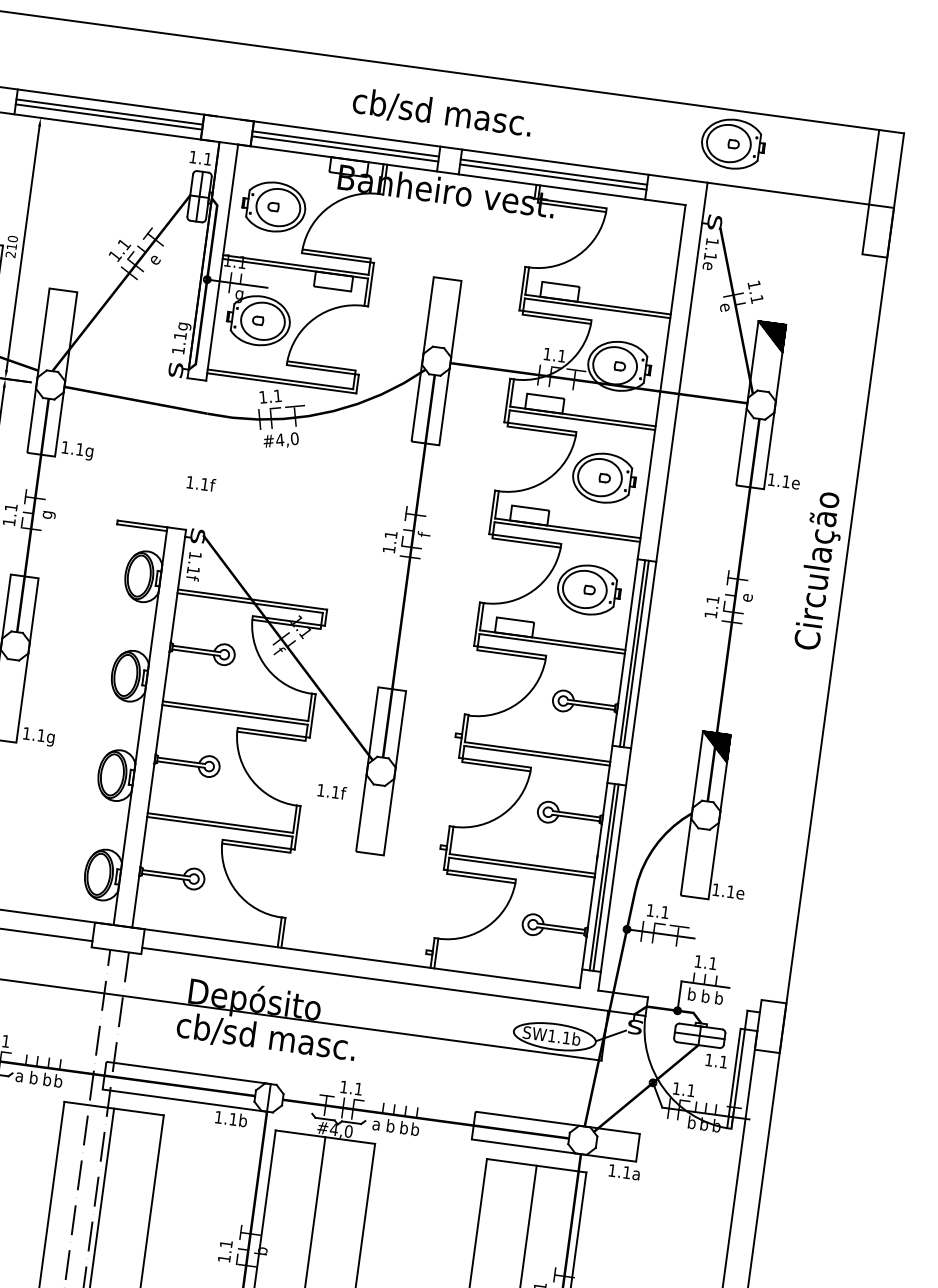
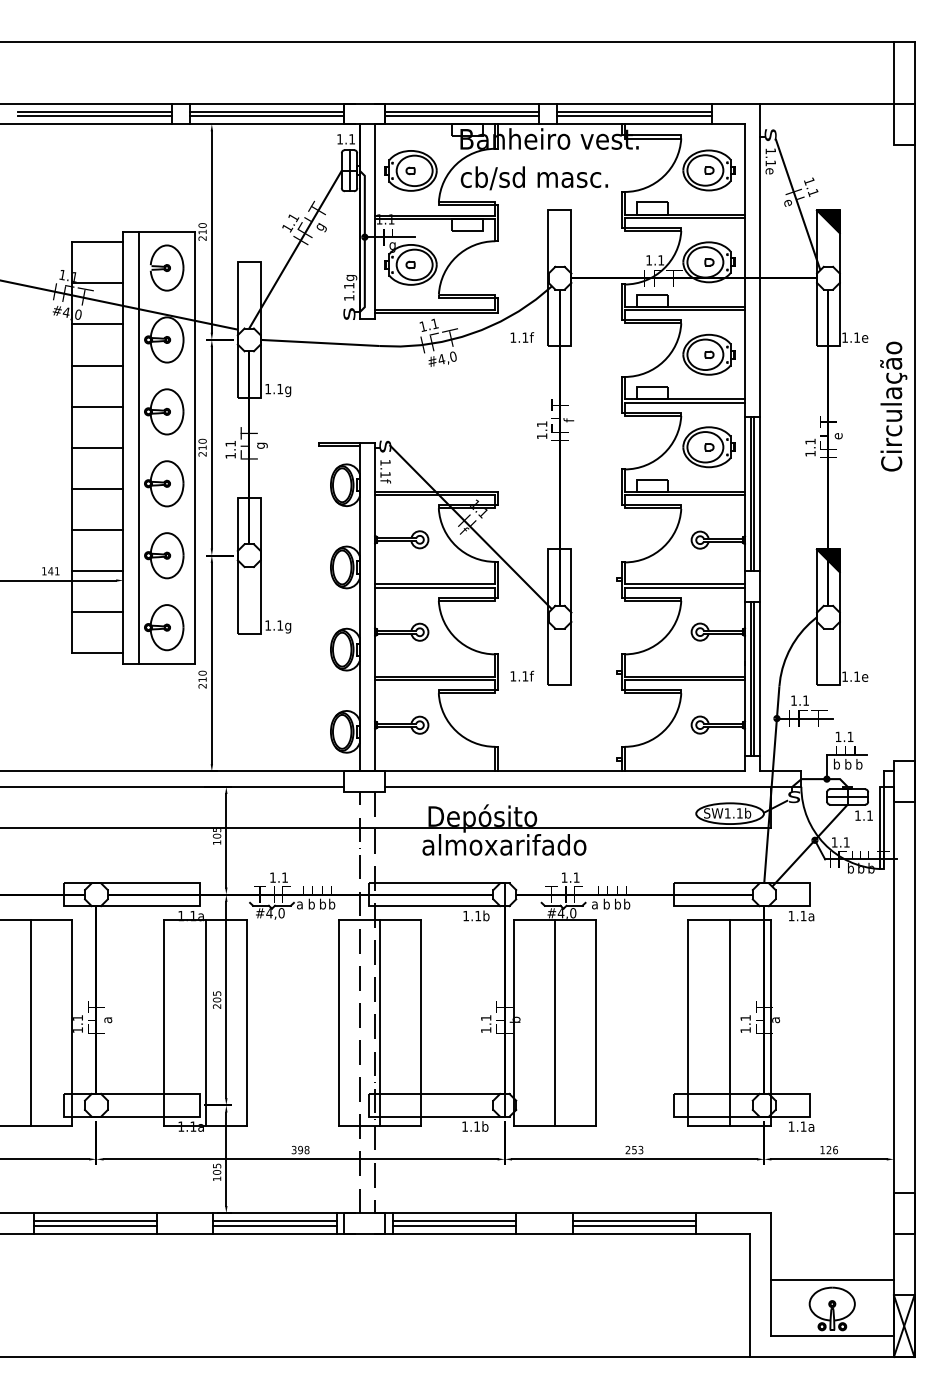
text: (441, 113) -> (533, 178), moved
part: (732, 144) -> (708, 170), moved
text: (156, 260) -> (321, 227), e -> g
text: (201, 483) -> (522, 337), moved
text: (332, 790) -> (522, 675), moved
text: (276, 1038) -> (504, 845), cb/sd masc. -> almoxarifado

